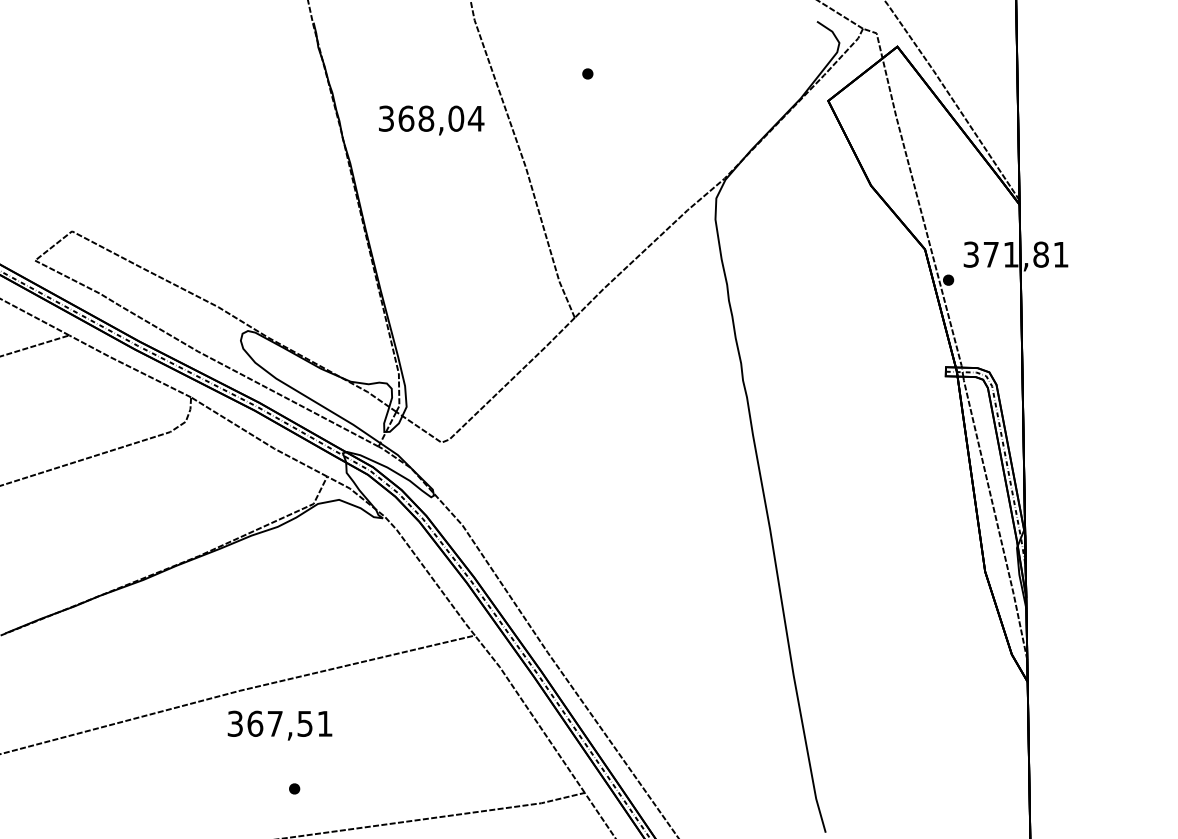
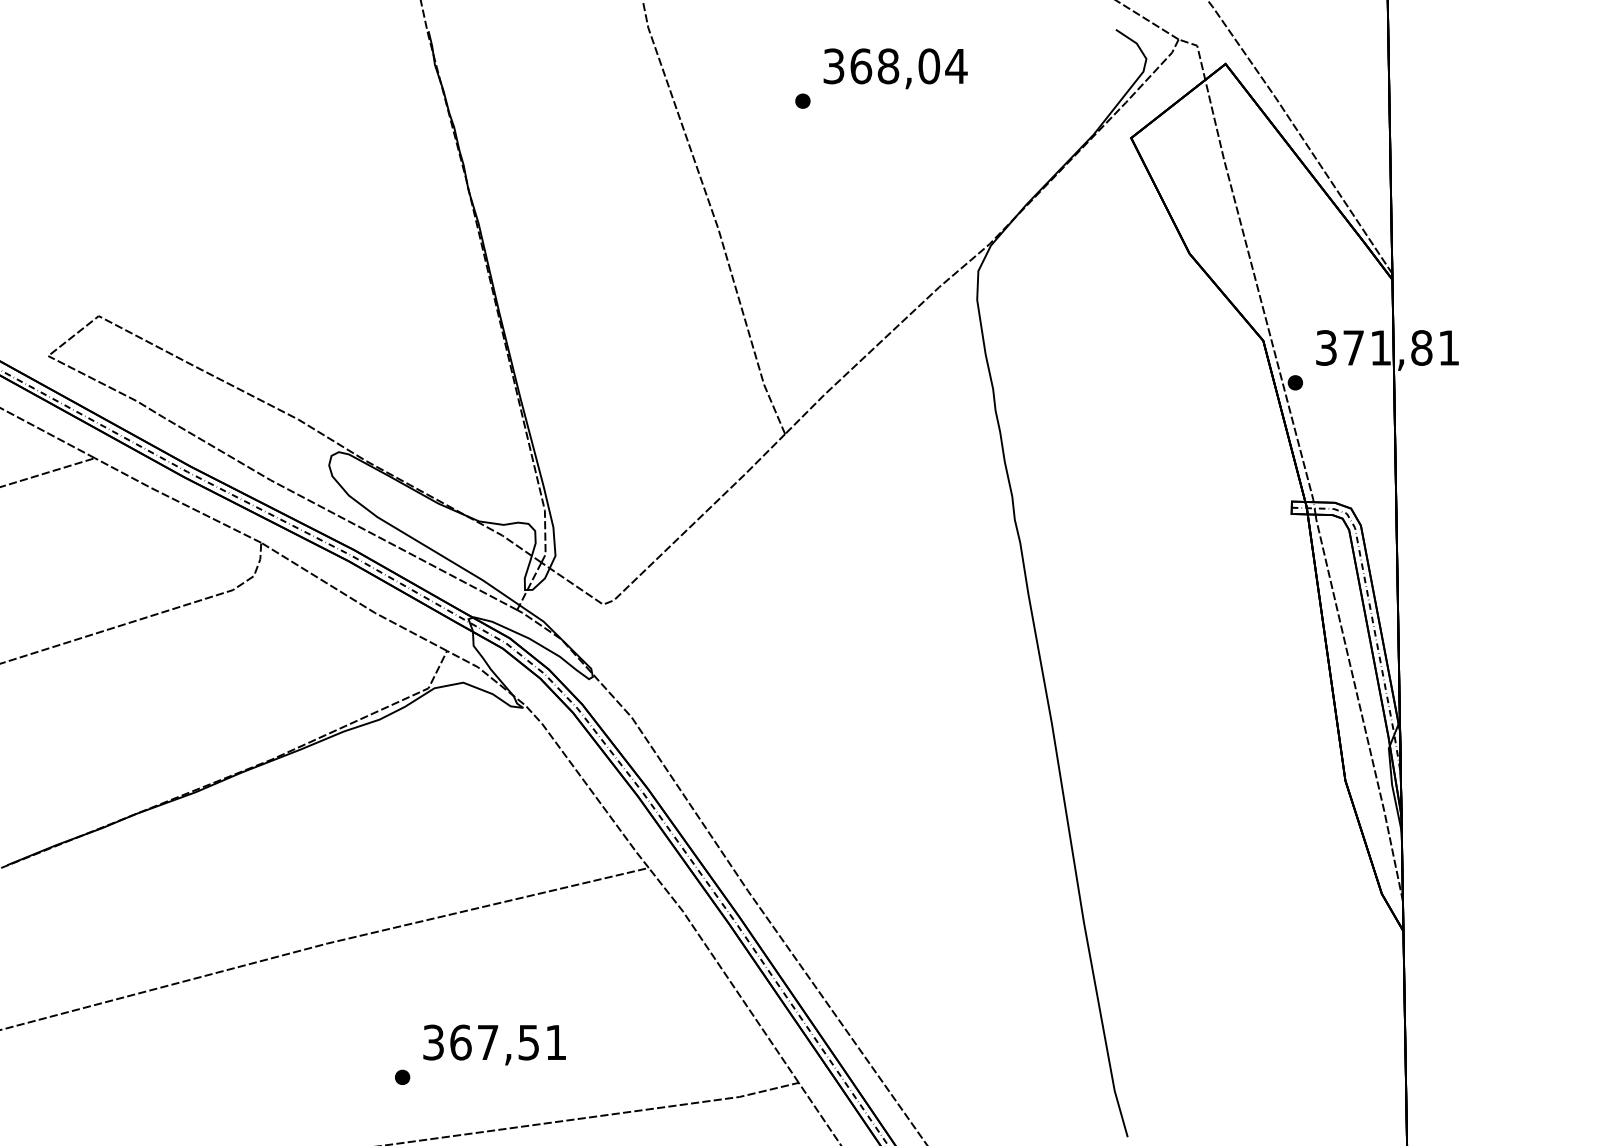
text: (431, 120) -> (895, 68), moved
text: (279, 725) -> (494, 1044), moved

